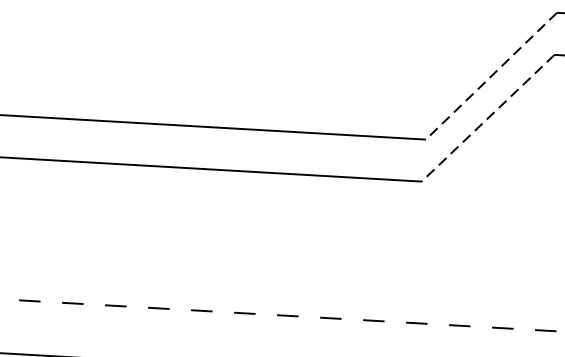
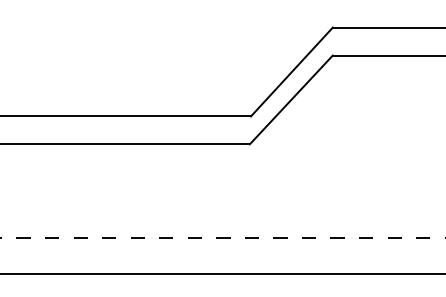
line: (490, 76) -> (291, 72), dashed -> solid
line: (488, 117) -> (291, 99), dashed -> solid

